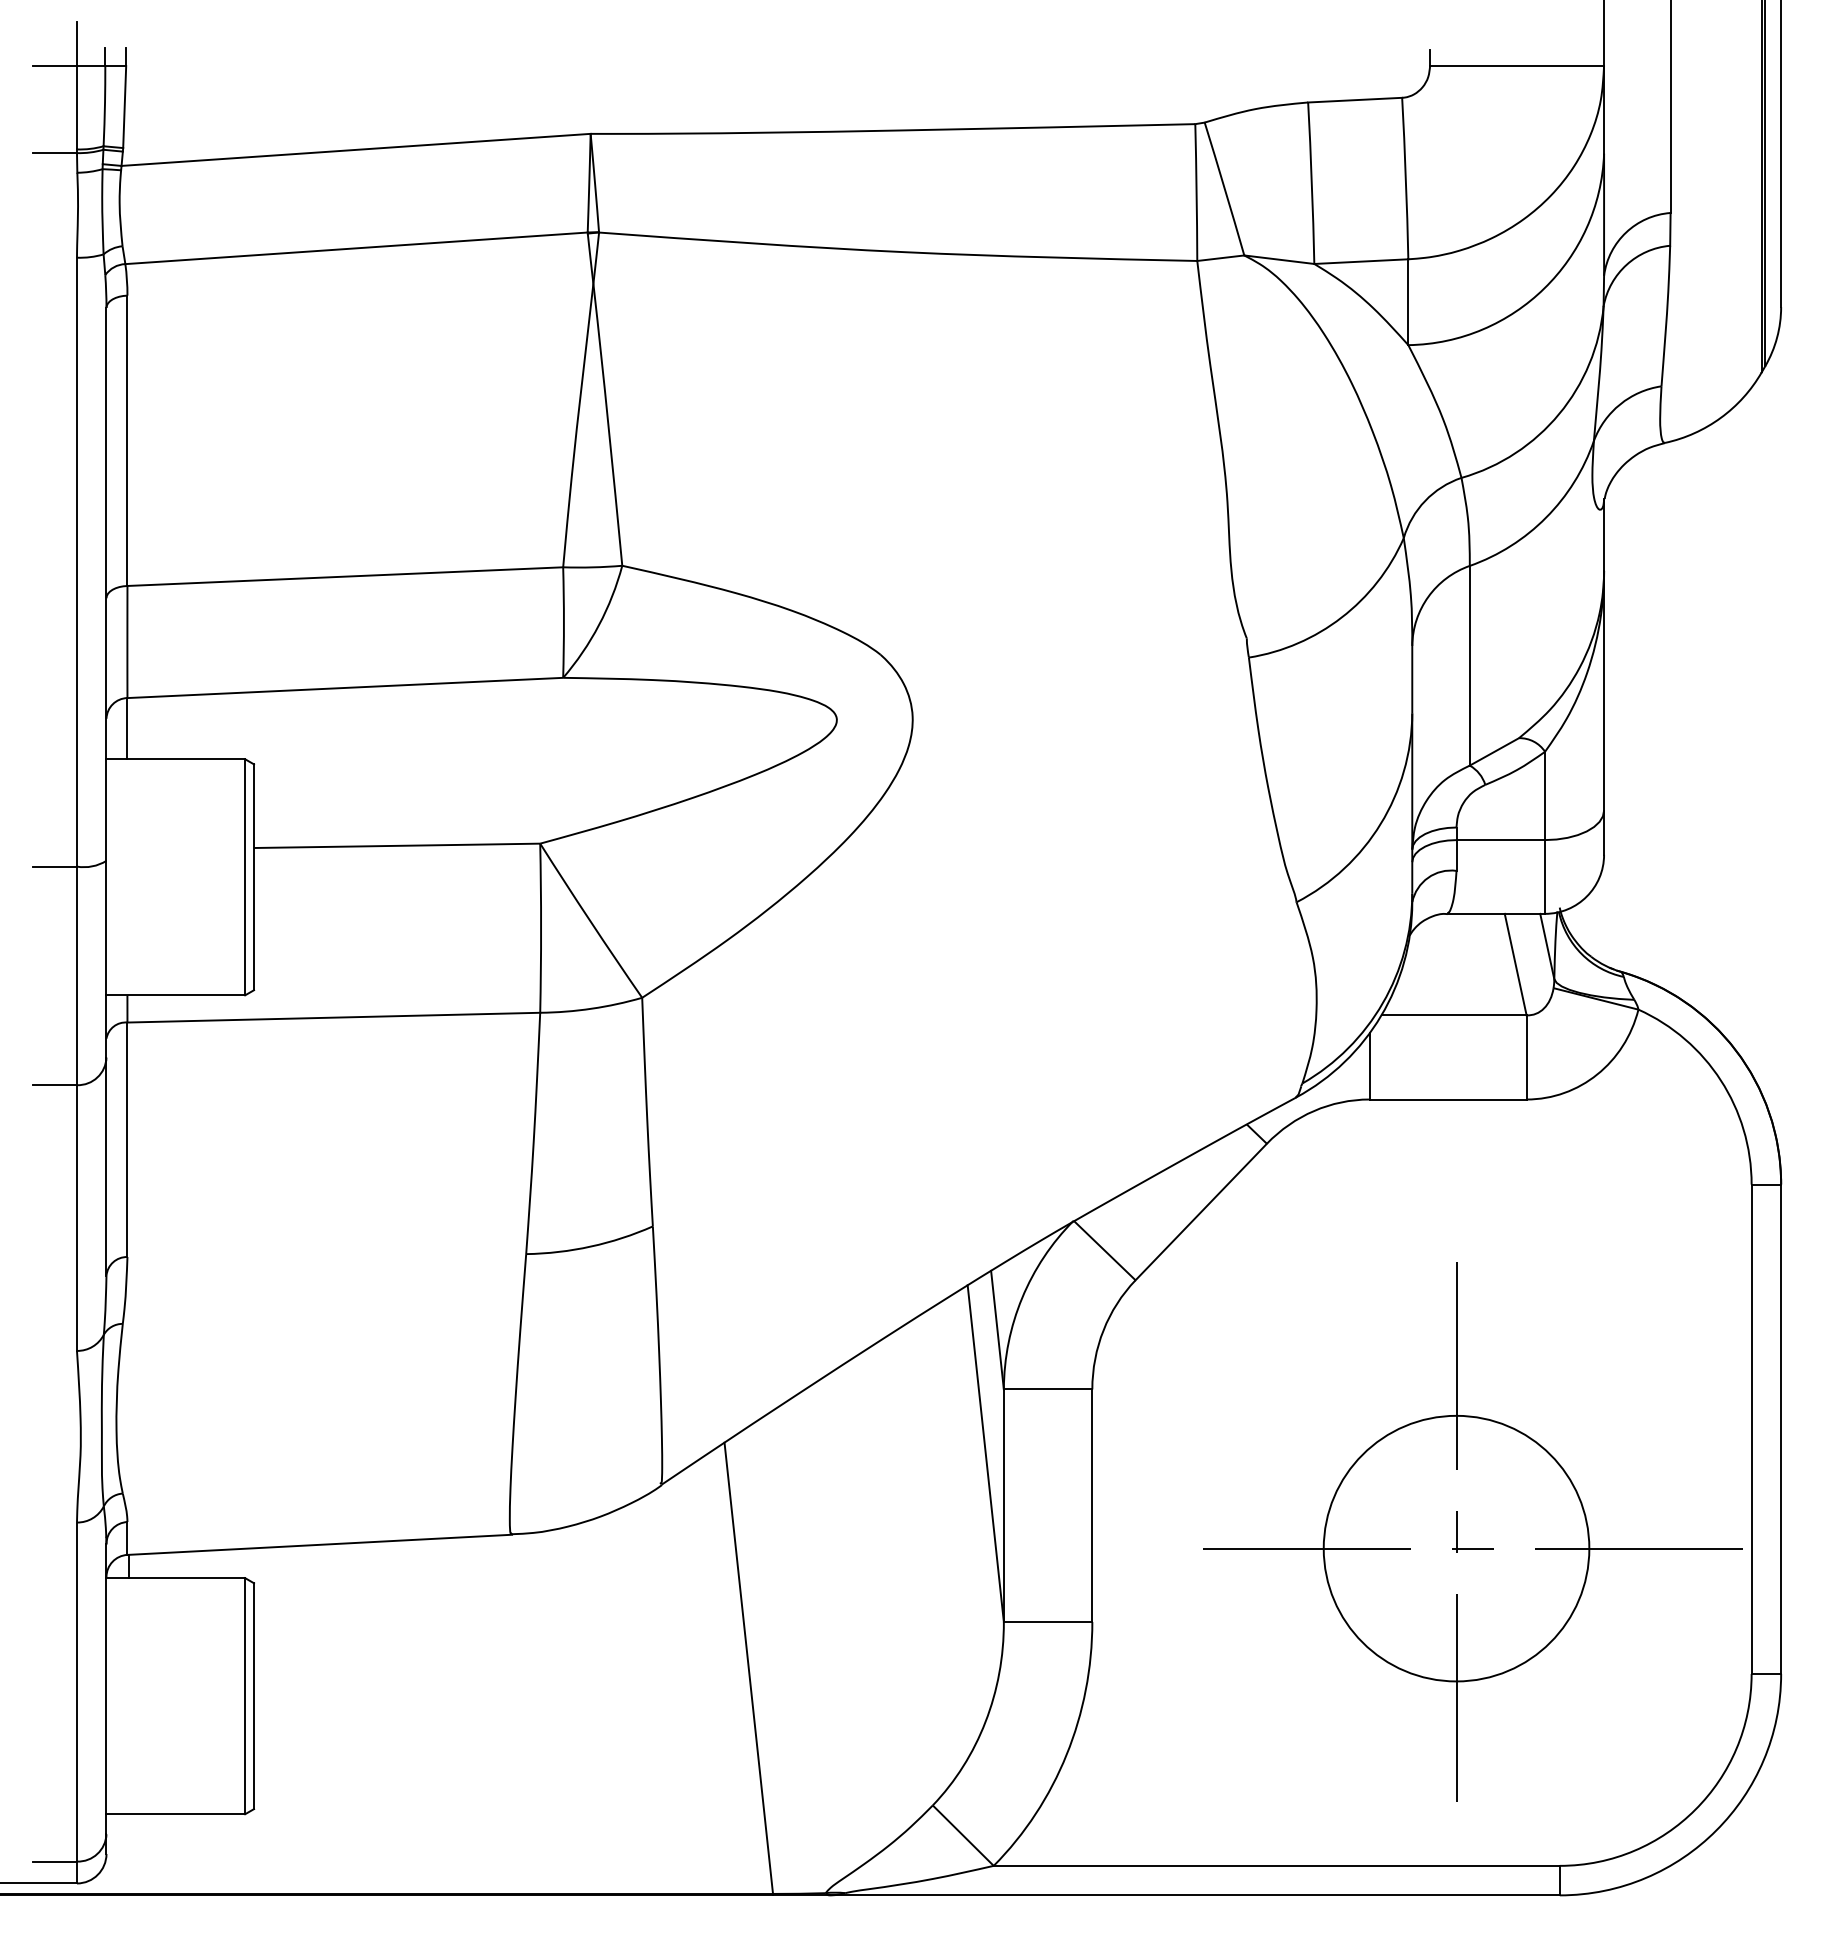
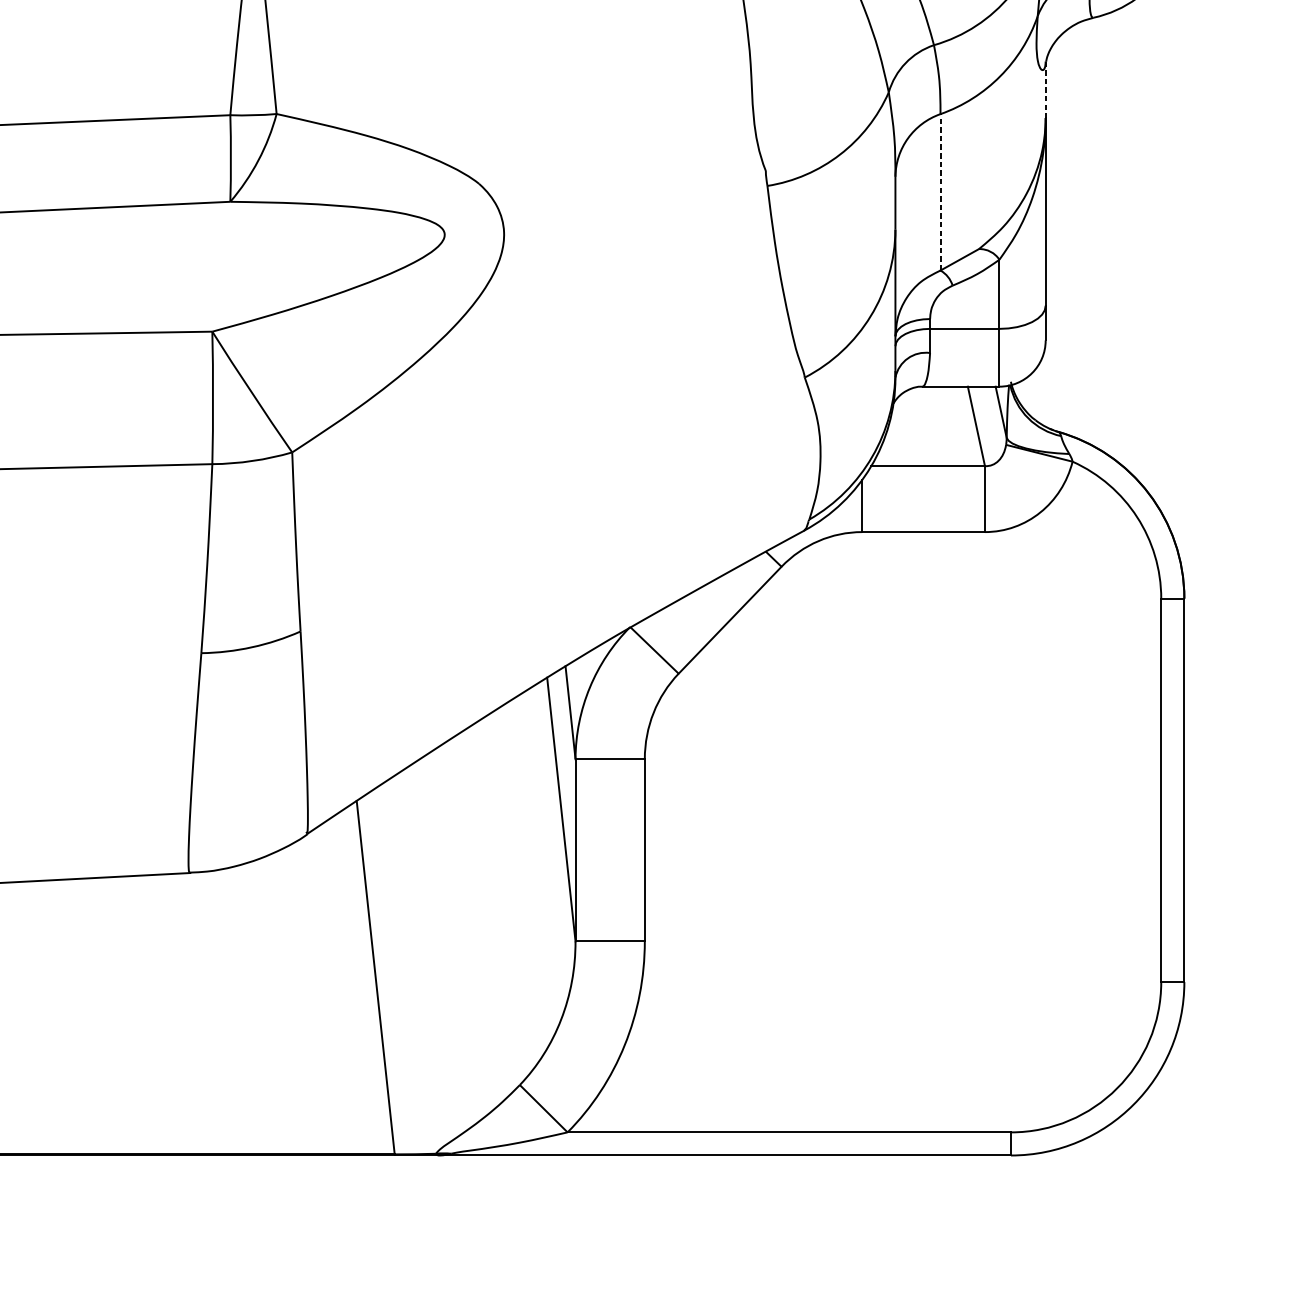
line: (1604, 535) -> (1046, 90), solid -> dashed
line: (1469, 665) -> (940, 192), solid -> dashed
part: (1472, 1531) -> (942, 870), removed

